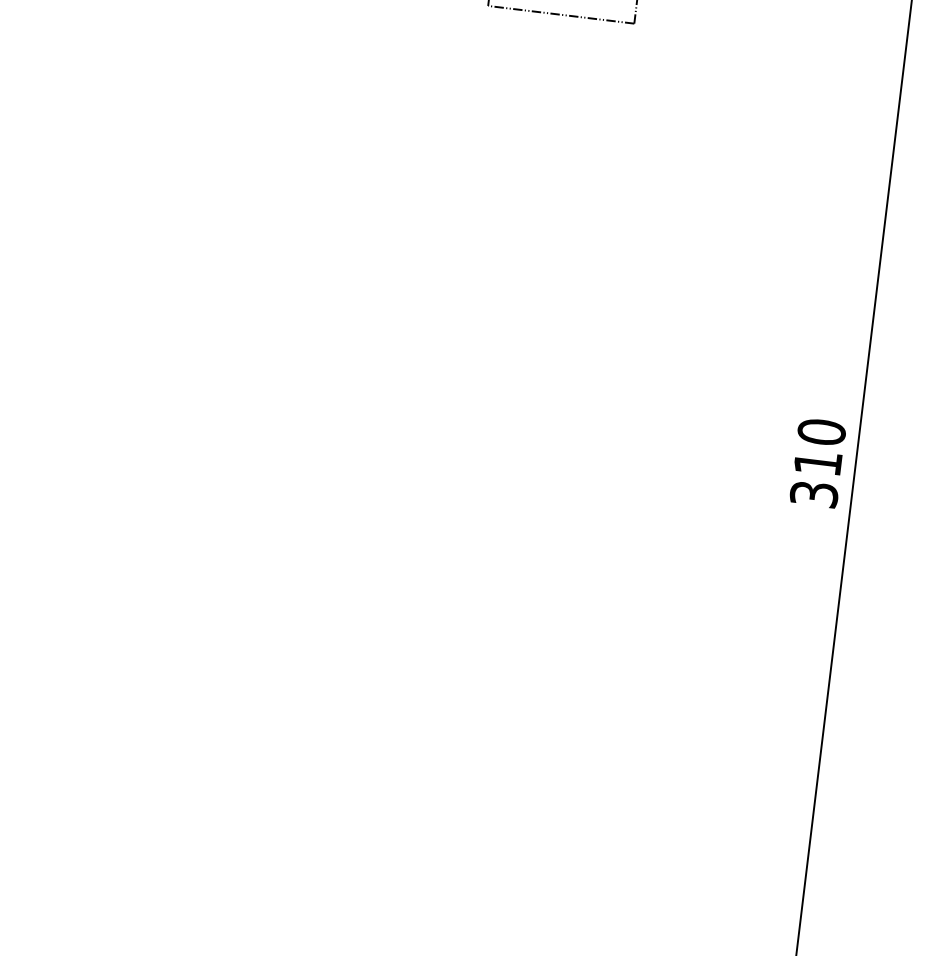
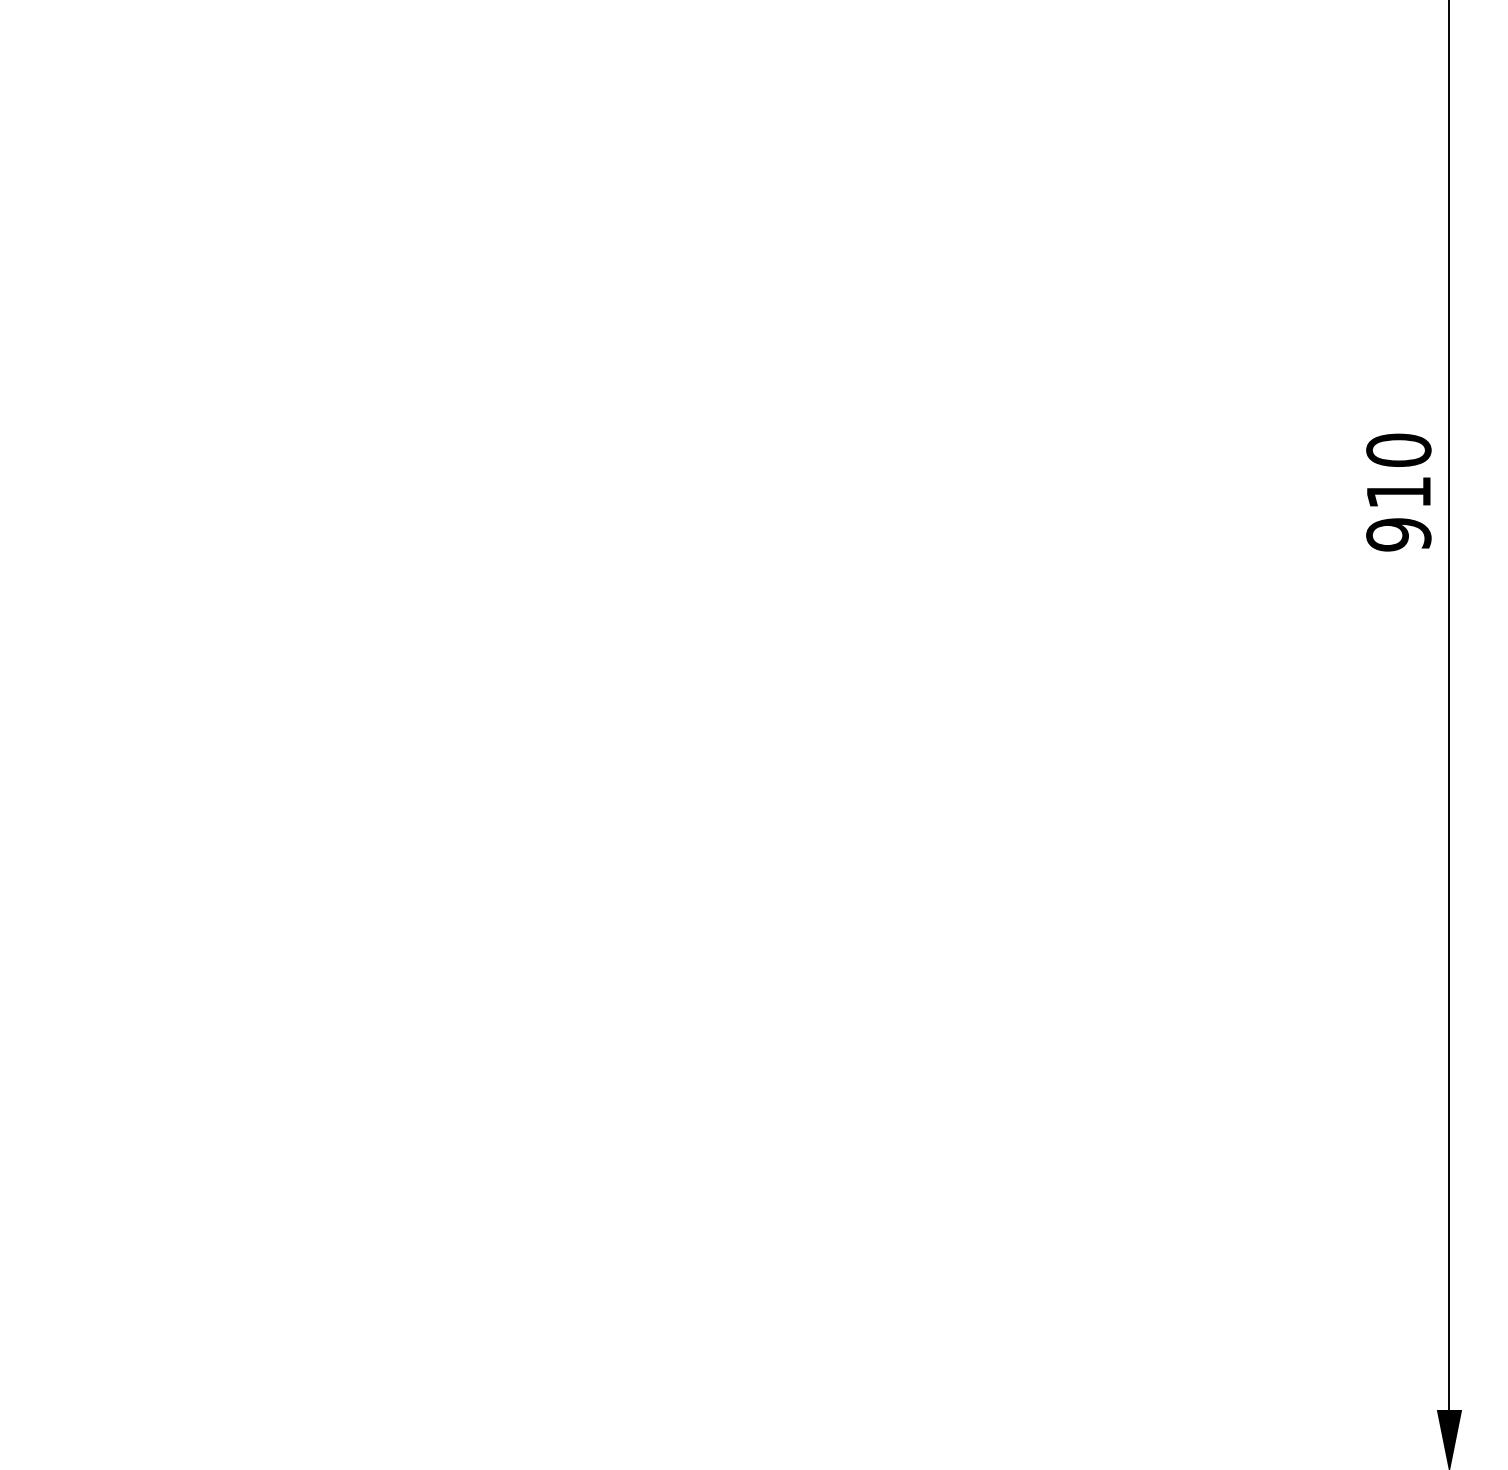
text: (814, 494) -> (1398, 534), 310 -> 910

